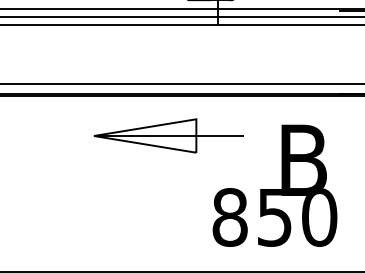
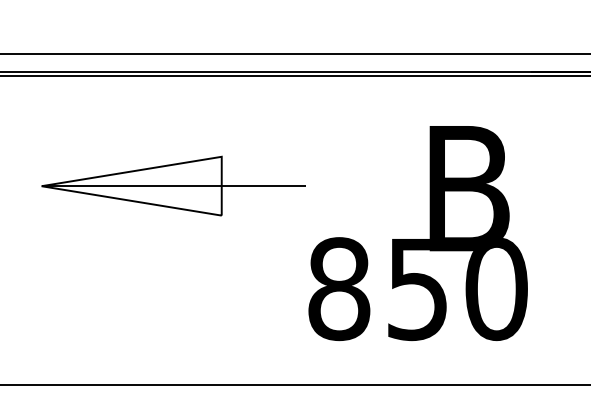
part: (168, 135) -> (172, 185), moved

